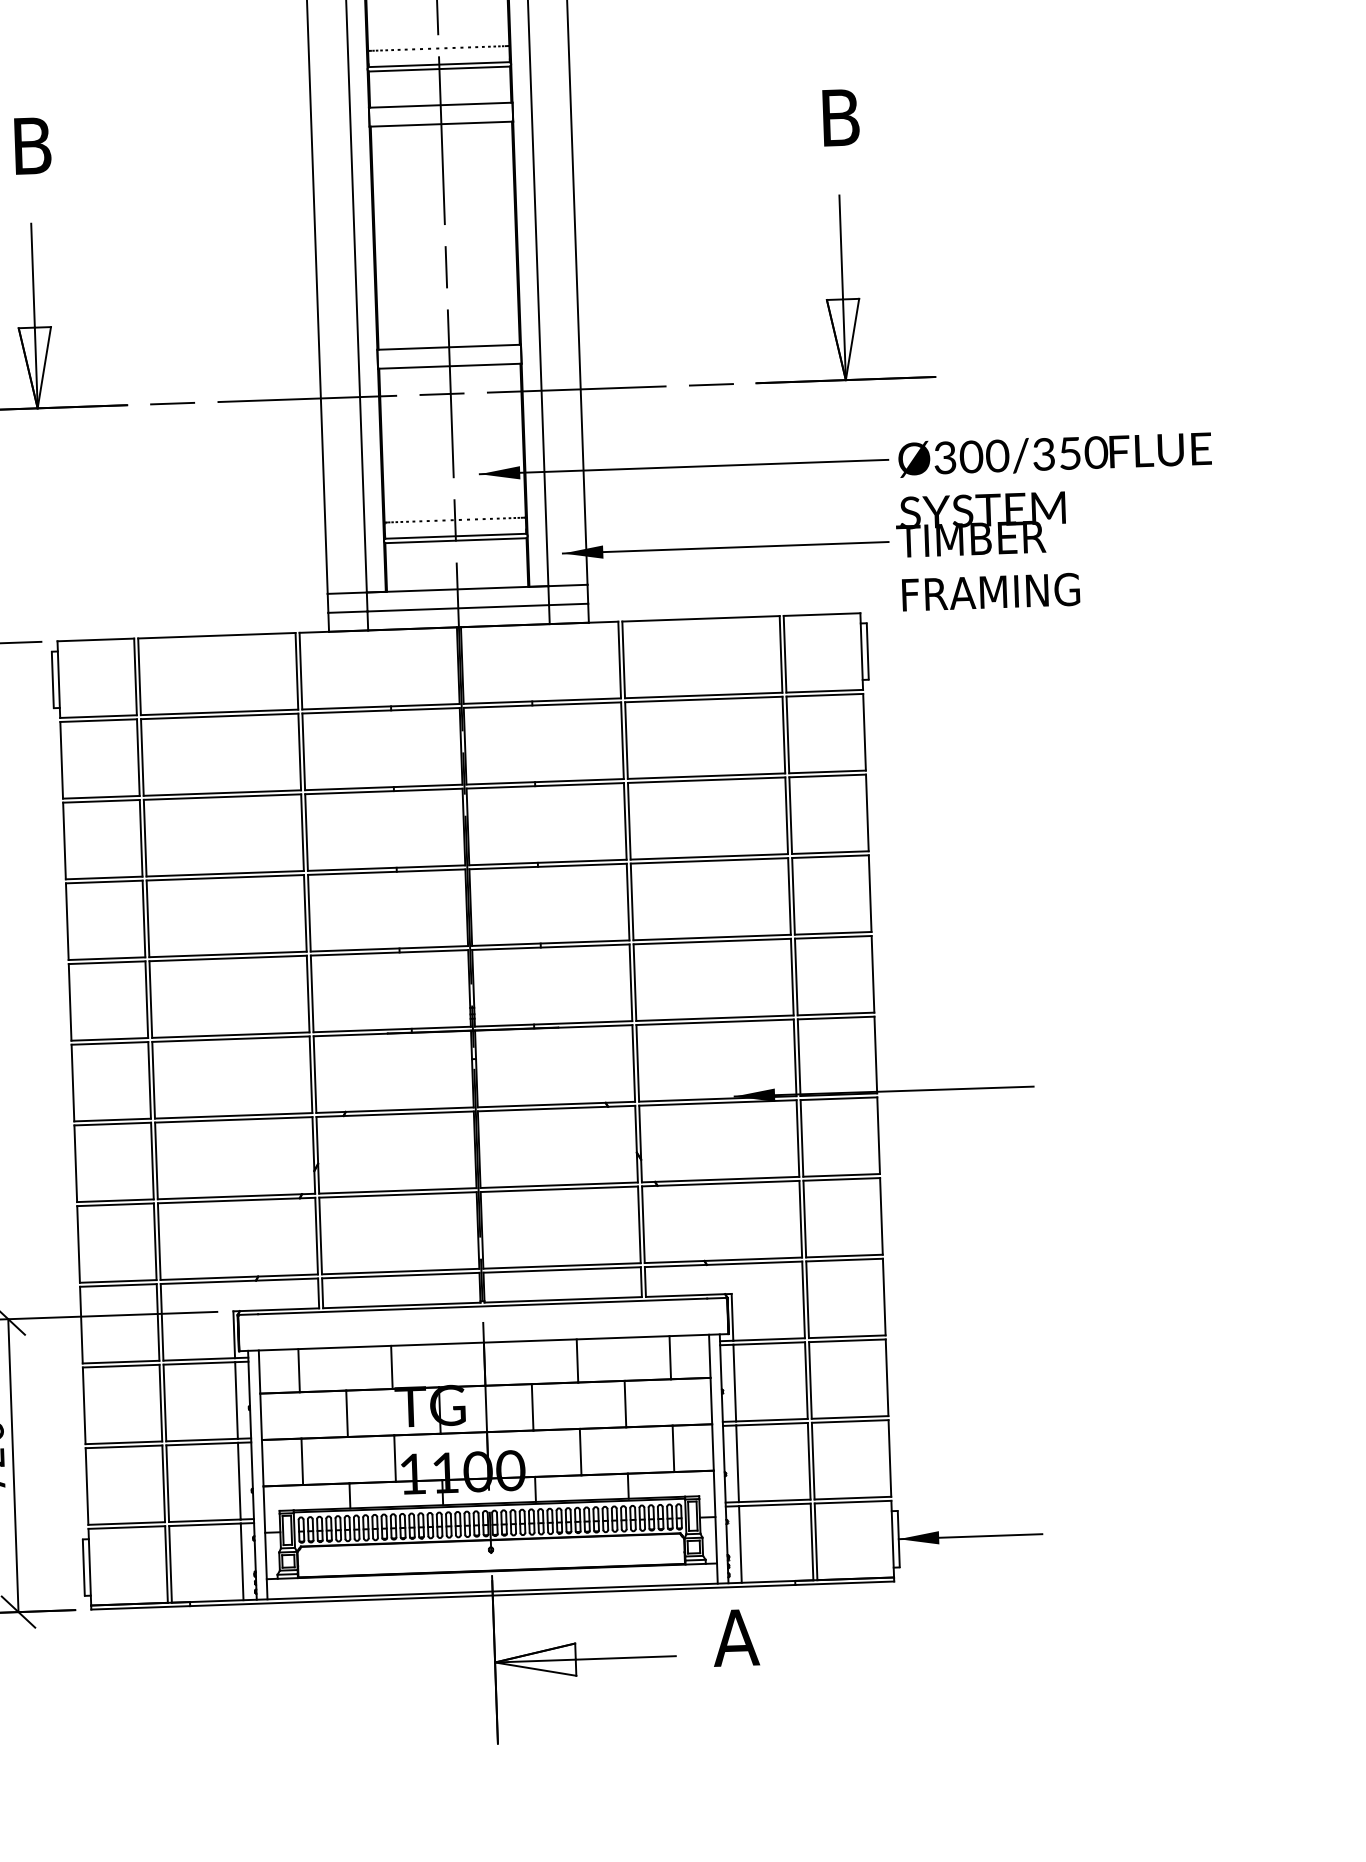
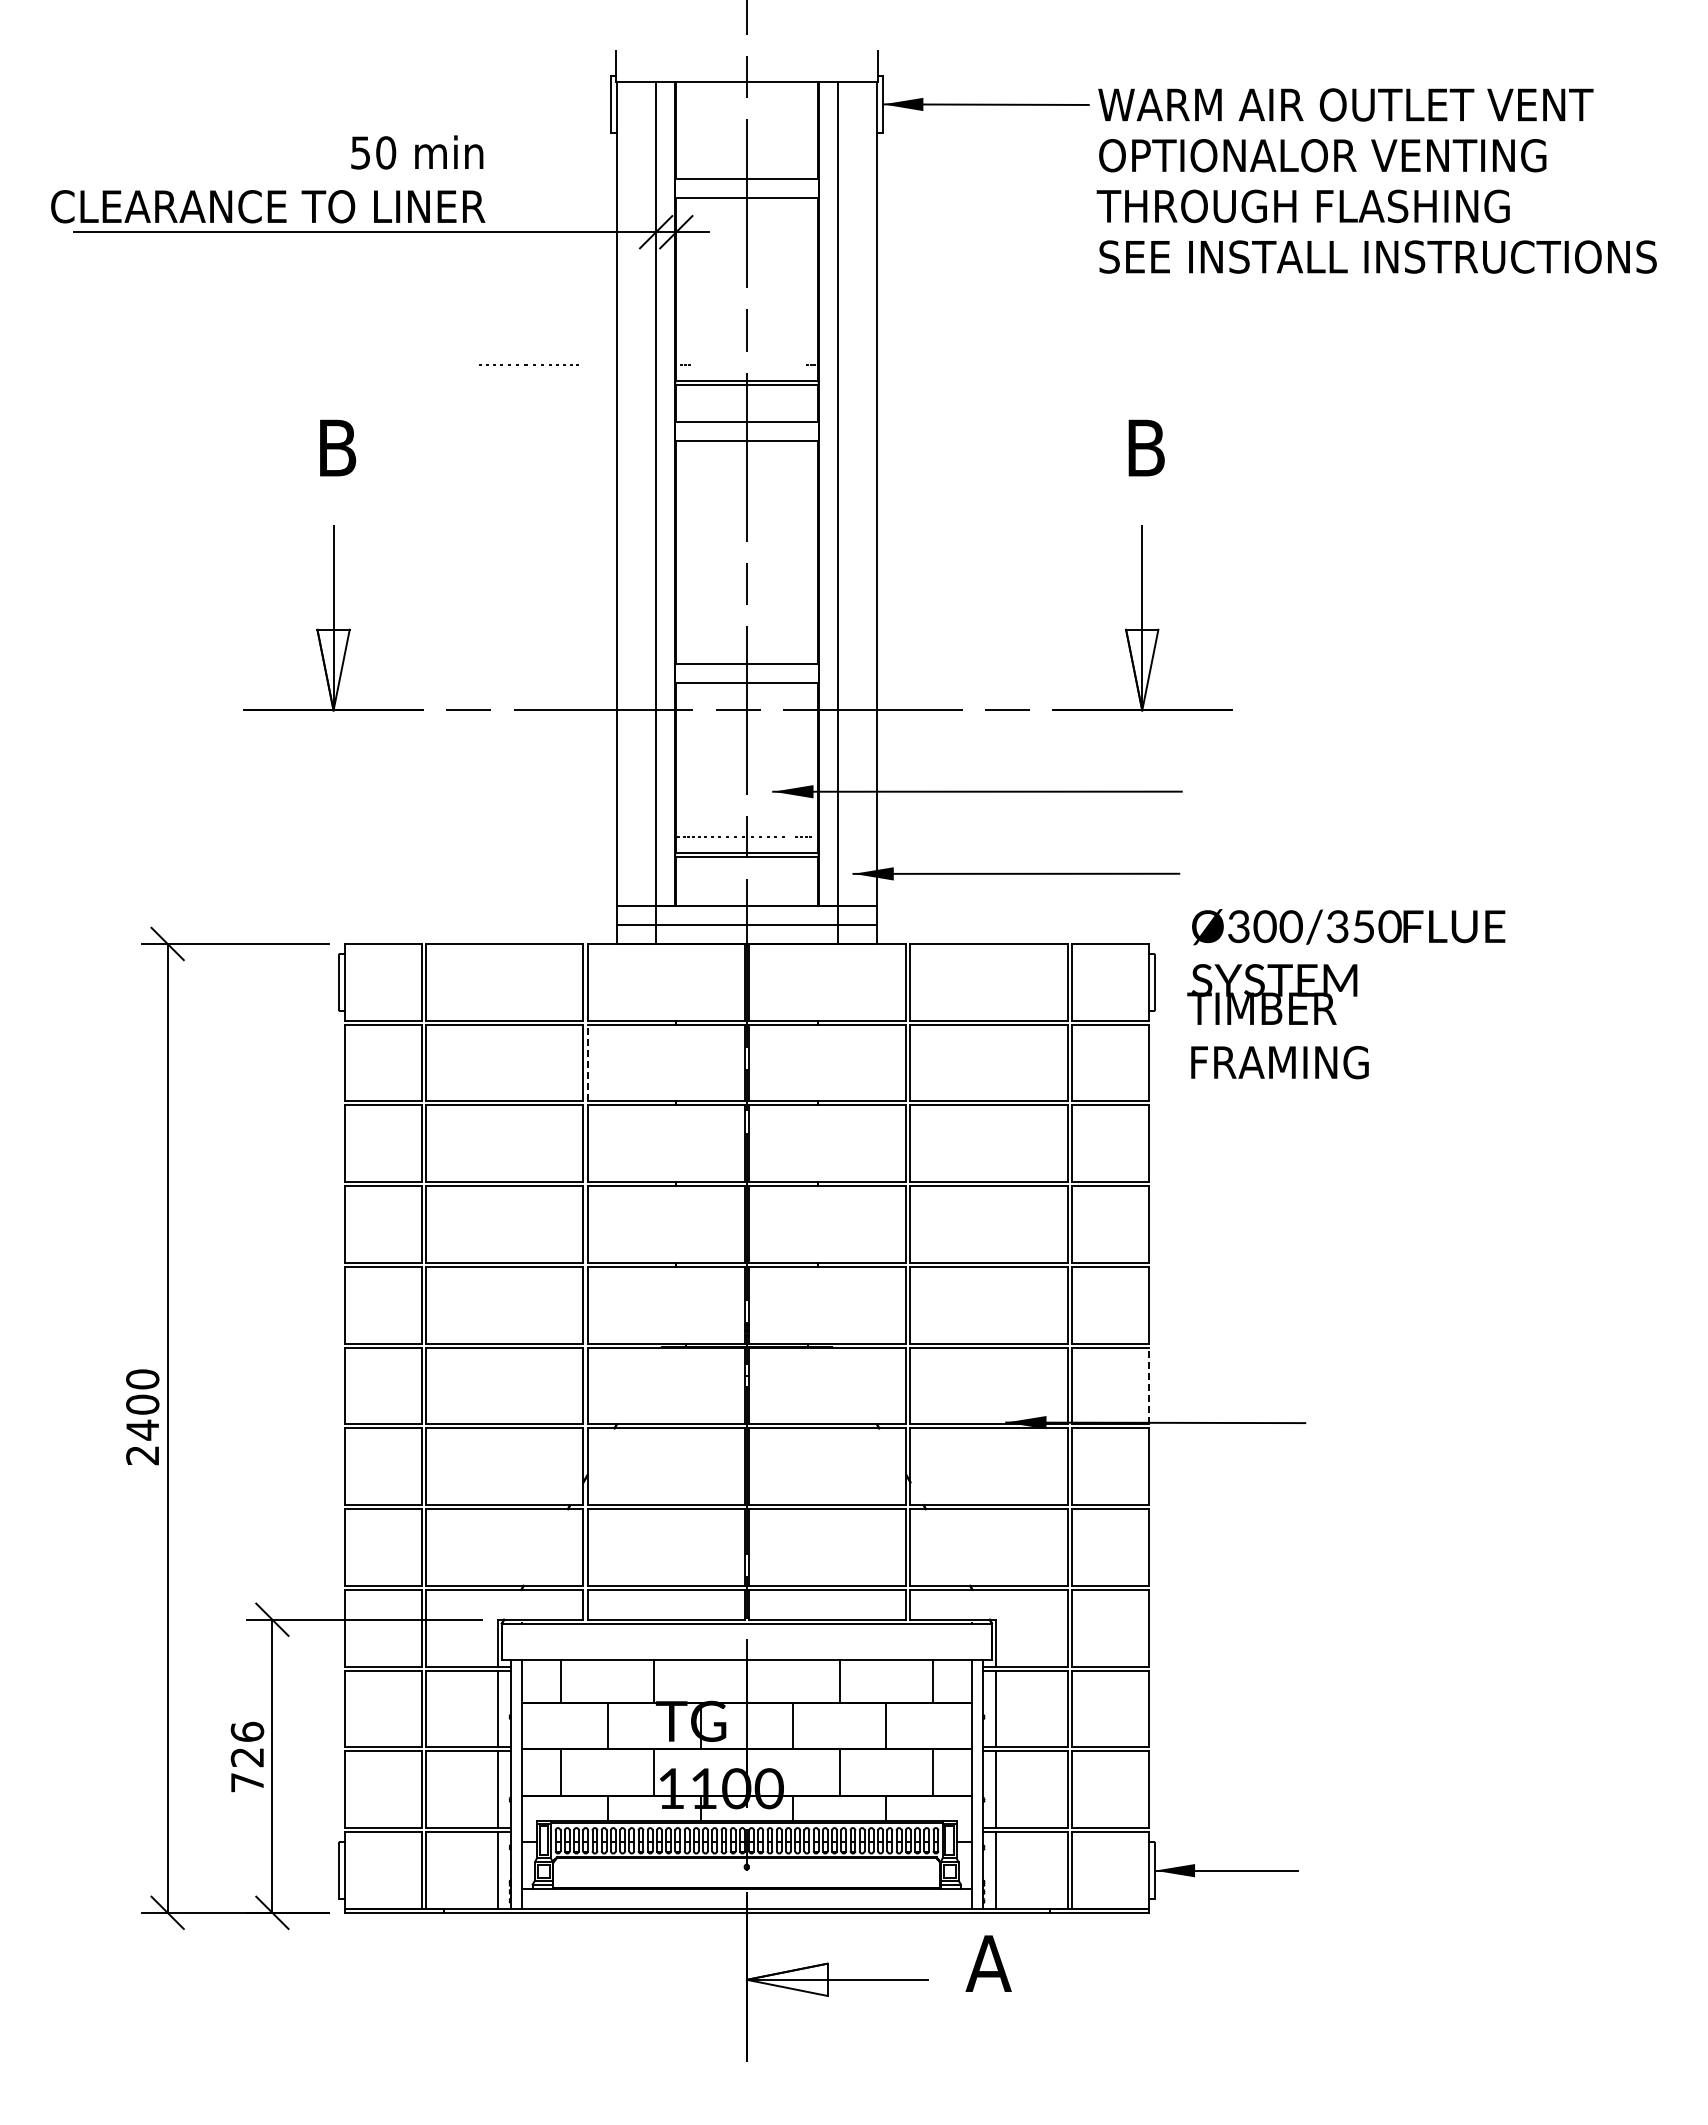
part: (440, 48) -> (528, 364), moved
text: (1055, 521) -> (1346, 994), moved
line: (303, 751) -> (587, 1062), solid -> dashed
line: (875, 1054) -> (1148, 1385), solid -> dashed

